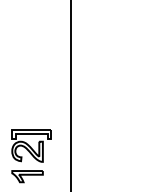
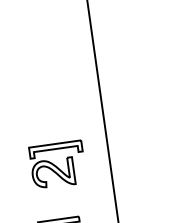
part: (31, 145) -> (57, 164), moved

